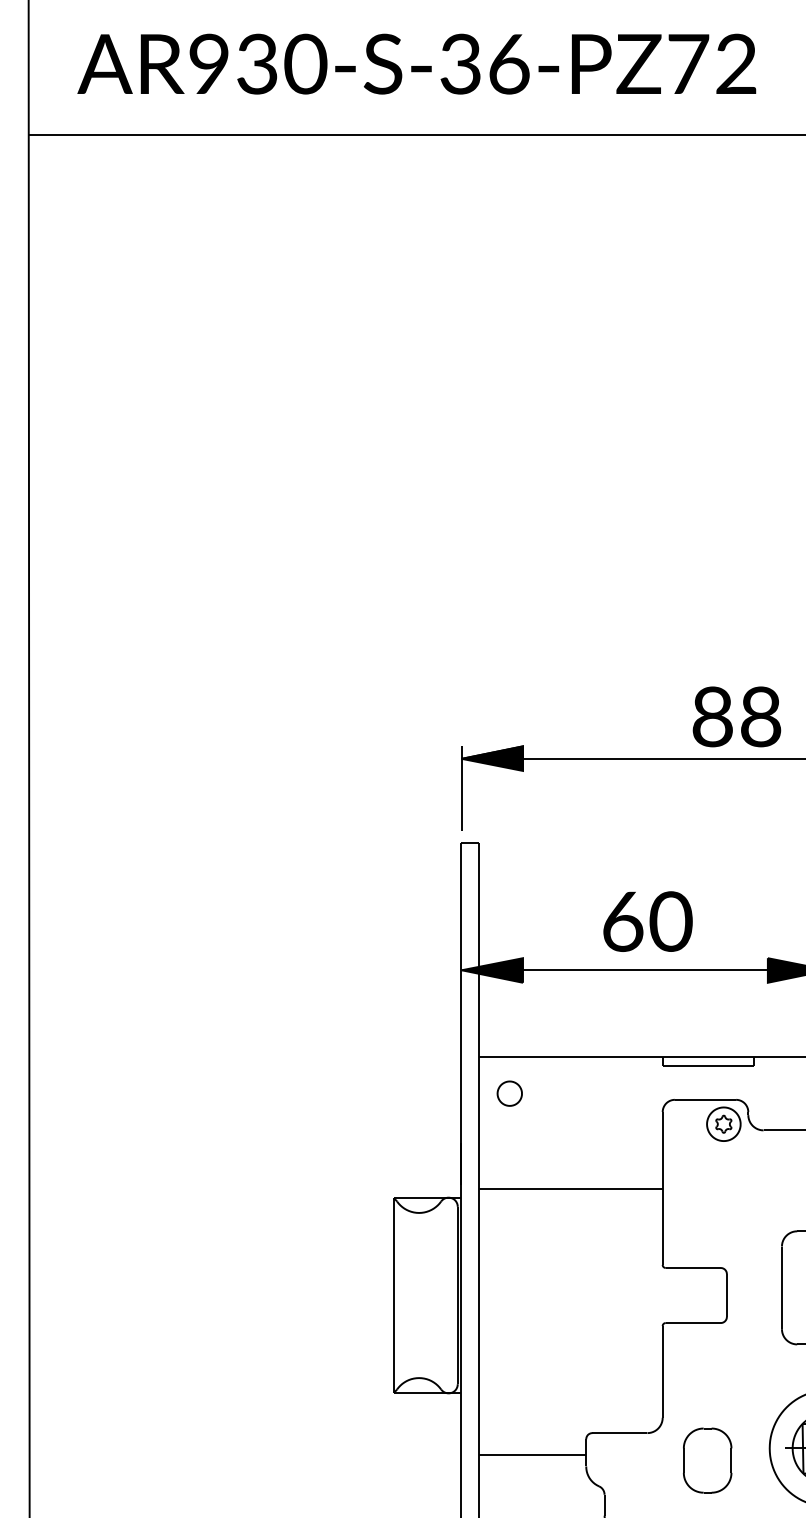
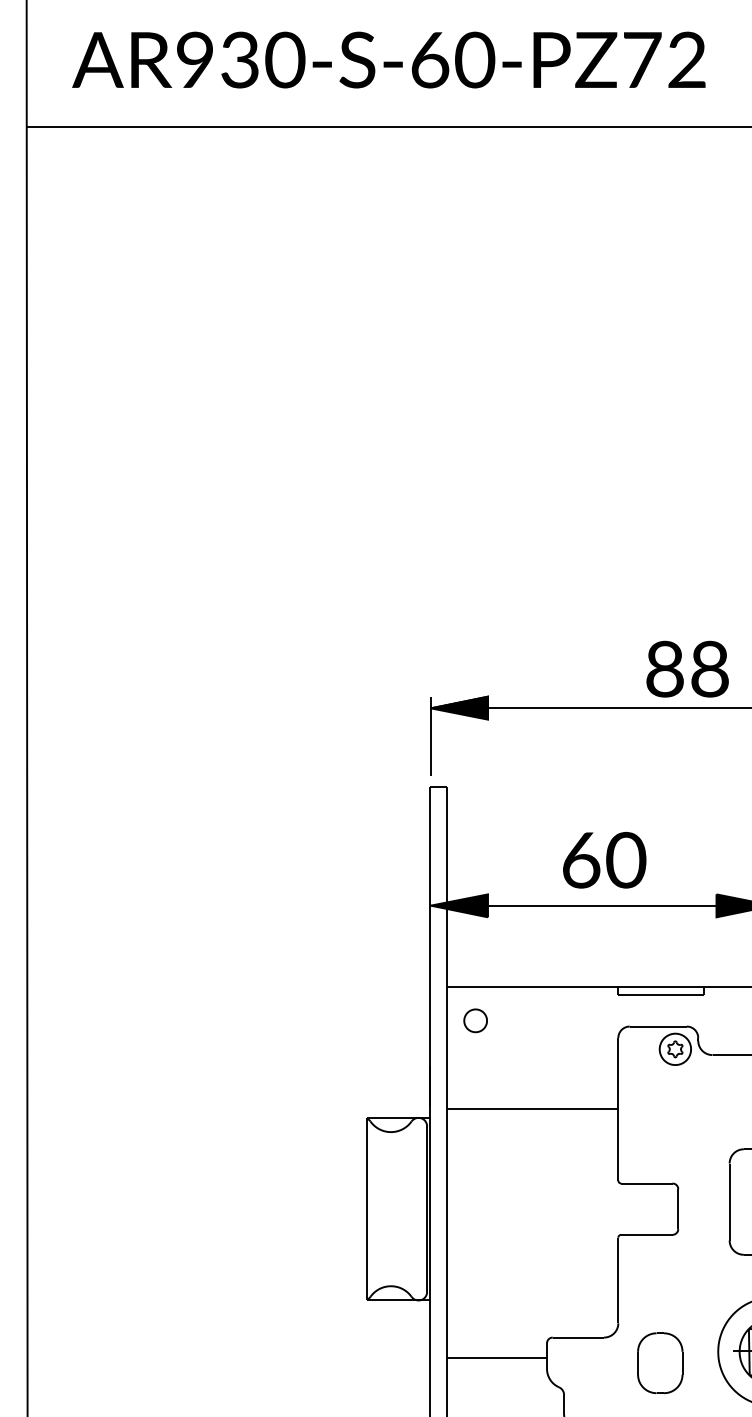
text: (485, 63) -> (452, 59), AR930-S-36-PZ72 -> AR930-S-60-PZ72

